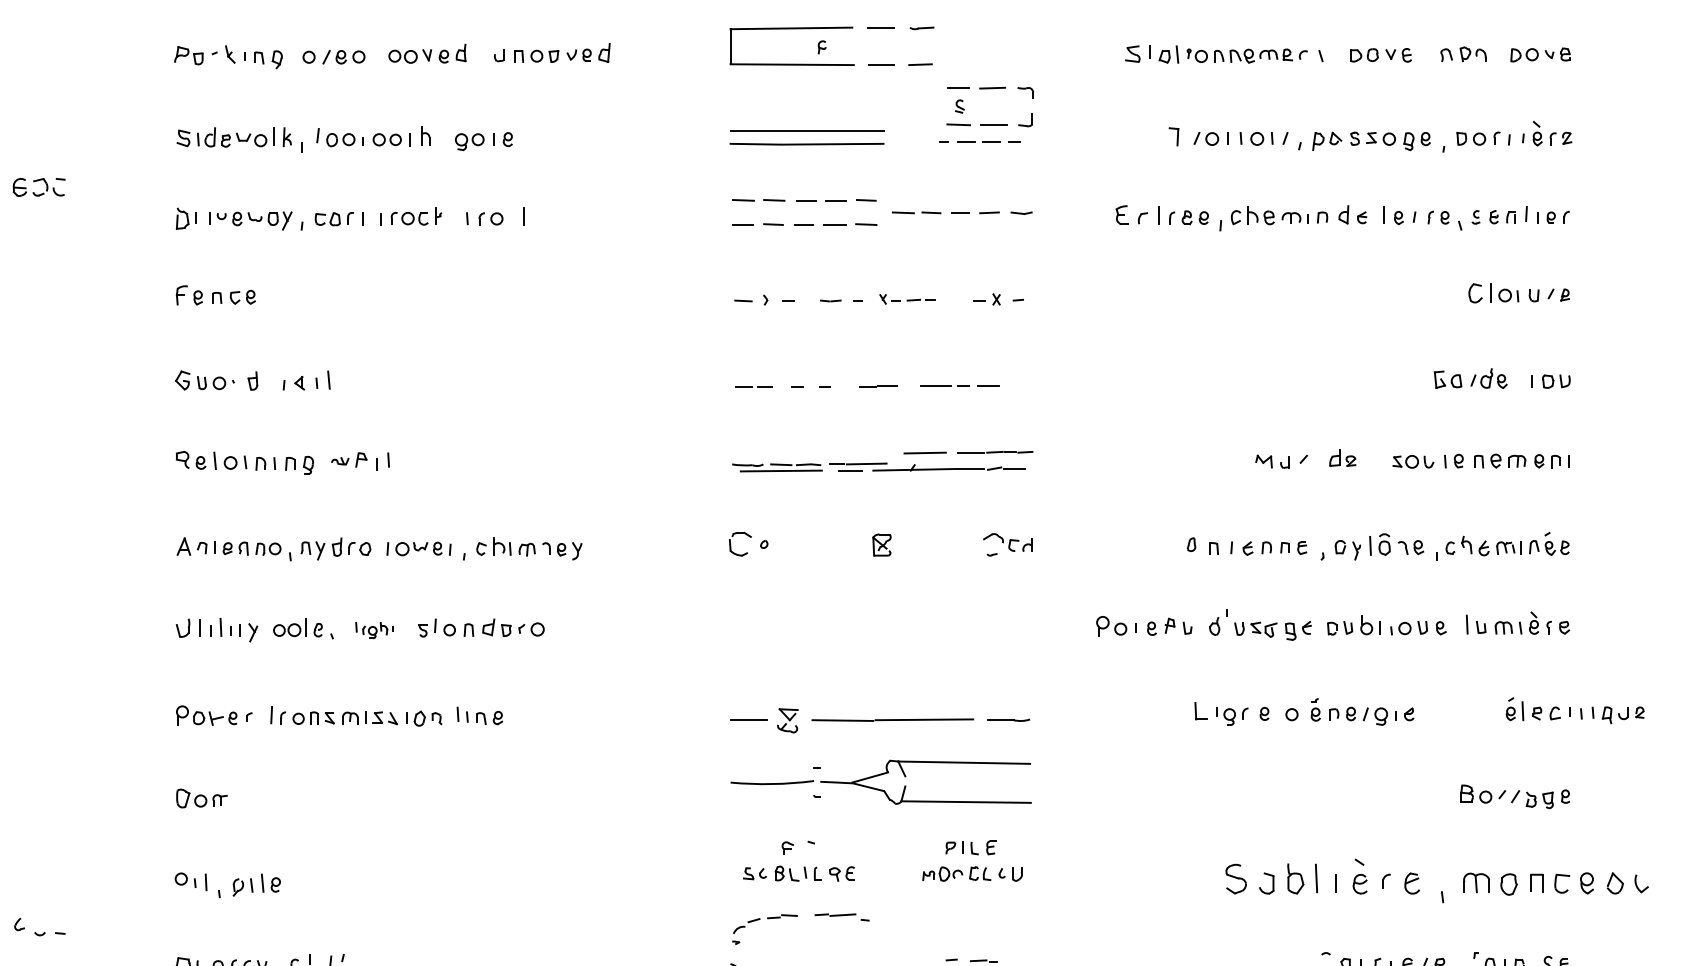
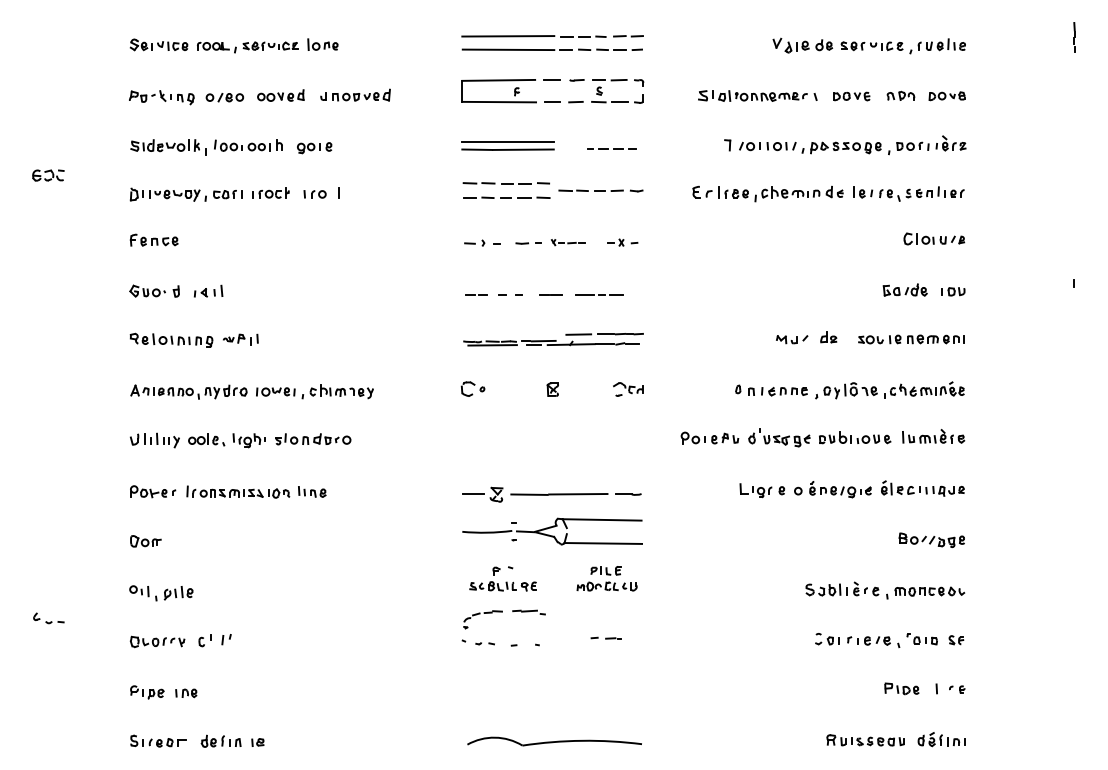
part: (989, 90) -> (617, 81), moved
part: (373, 630) -> (248, 440), size x1.43
part: (1574, 710) -> (922, 488), moved
part: (1437, 880) -> (885, 590), size x0.62

